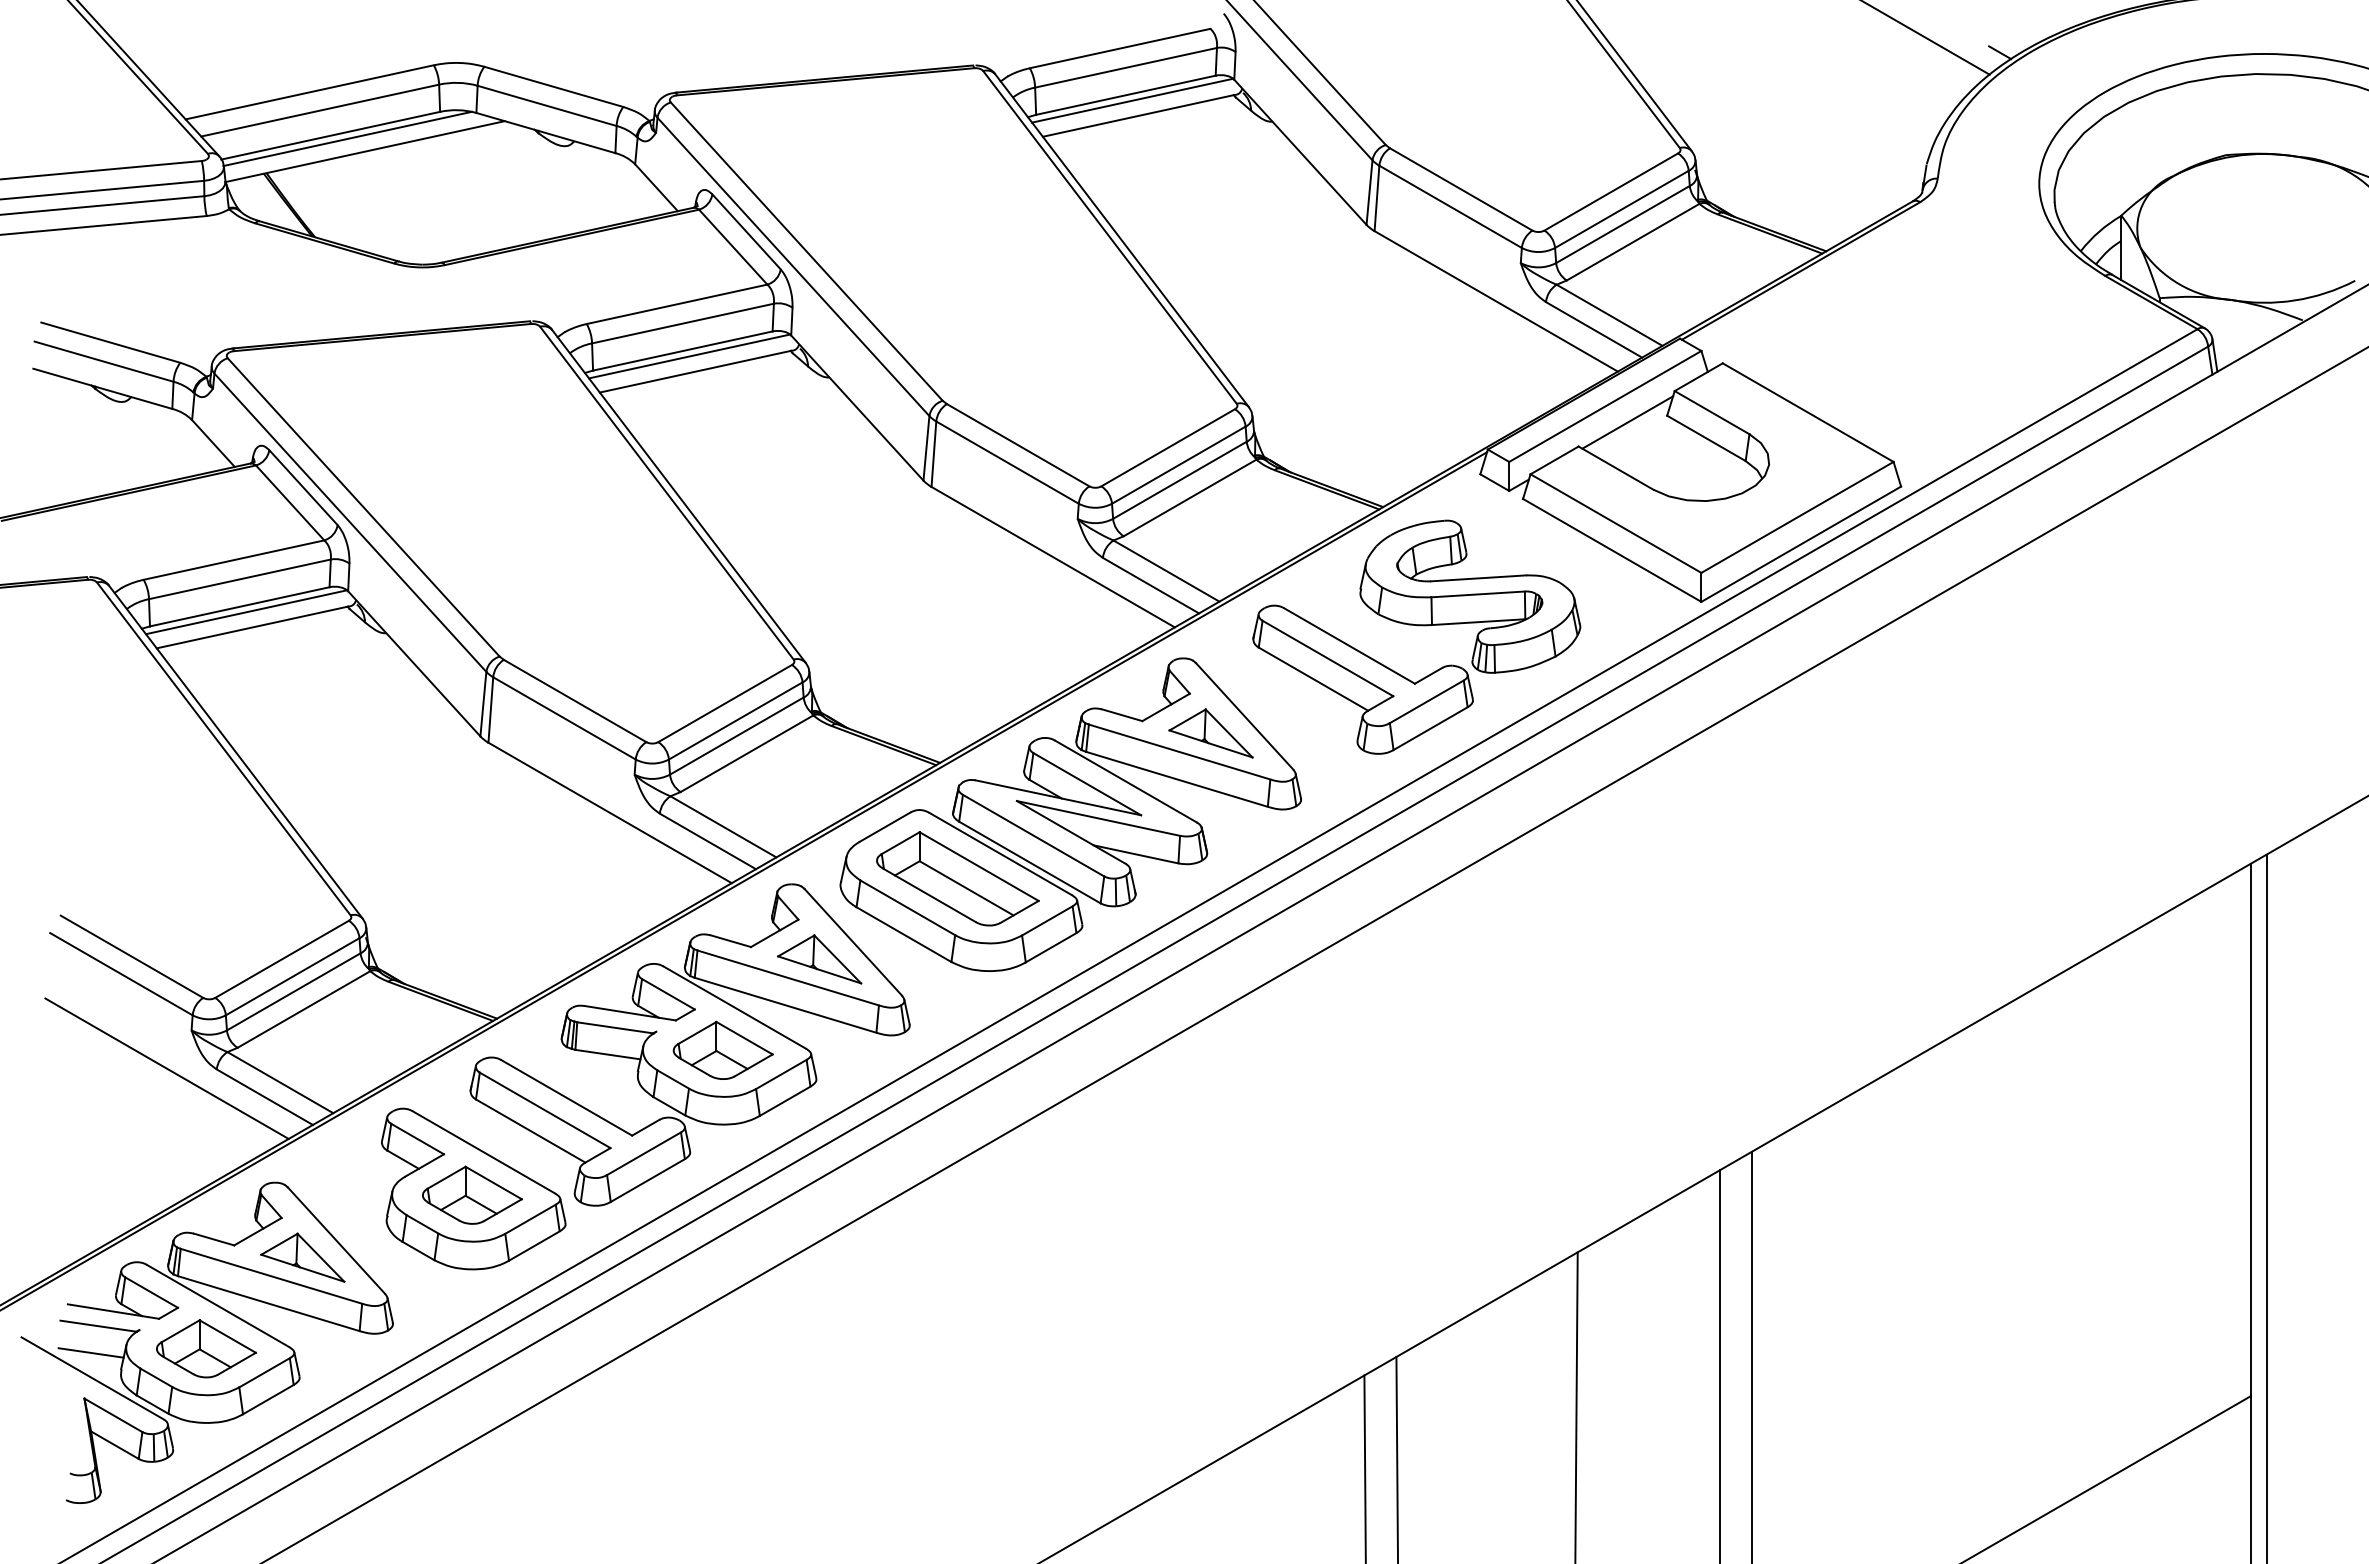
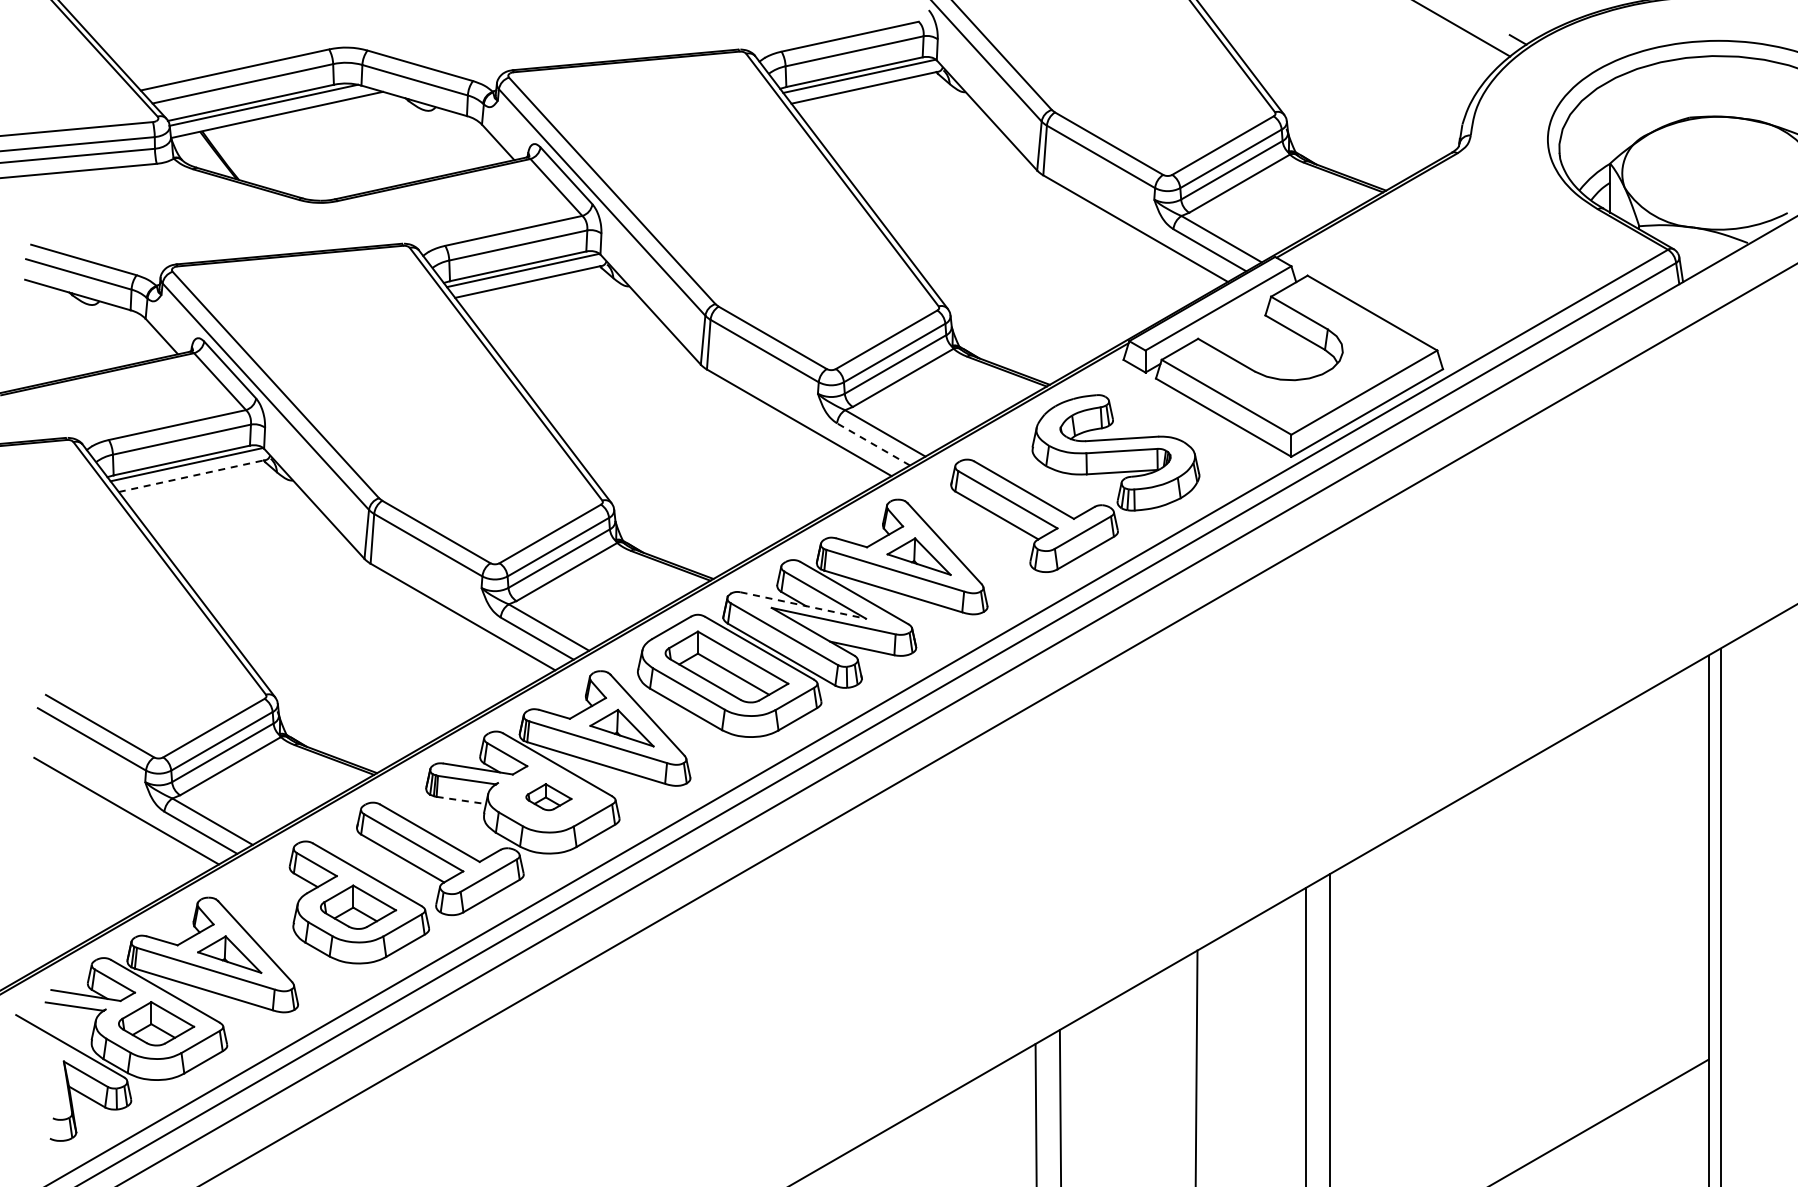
line: (1627, 422) -> (1235, 320), removed
line: (1150, 585) -> (873, 444), solid -> dashed
line: (252, 627) -> (191, 476), solid -> dashed
line: (1058, 797) -> (803, 605), solid -> dashed
part: (722, 1049) -> (548, 796), size x0.6
line: (608, 1054) -> (461, 800), solid -> dashed
line: (90, 1352) -> (68, 1026), removed

